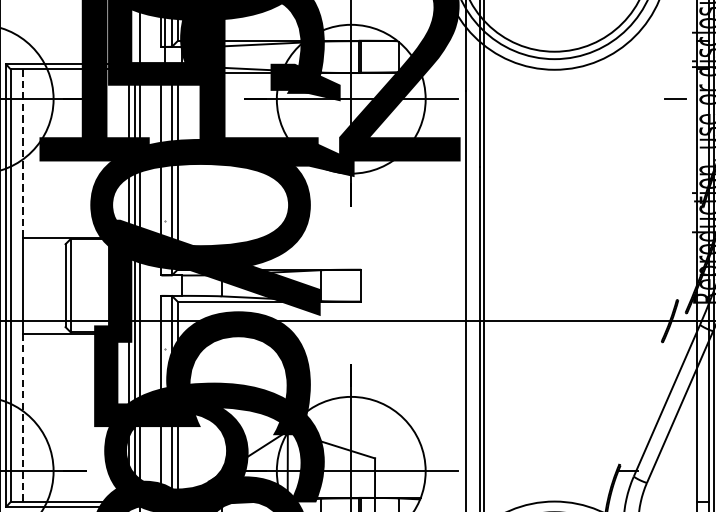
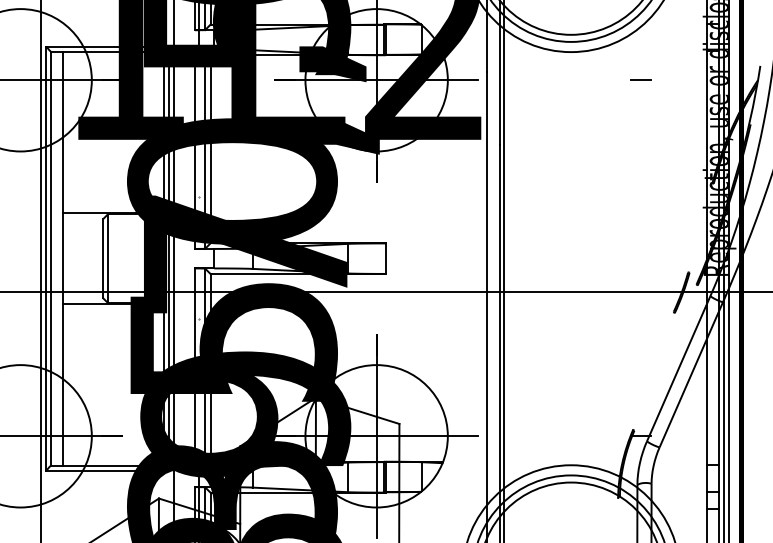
line: (675, 98) -> (640, 79), moved
line: (22, 153) -> (62, 132), dashed -> solid
line: (22, 418) -> (62, 385), dashed -> solid

